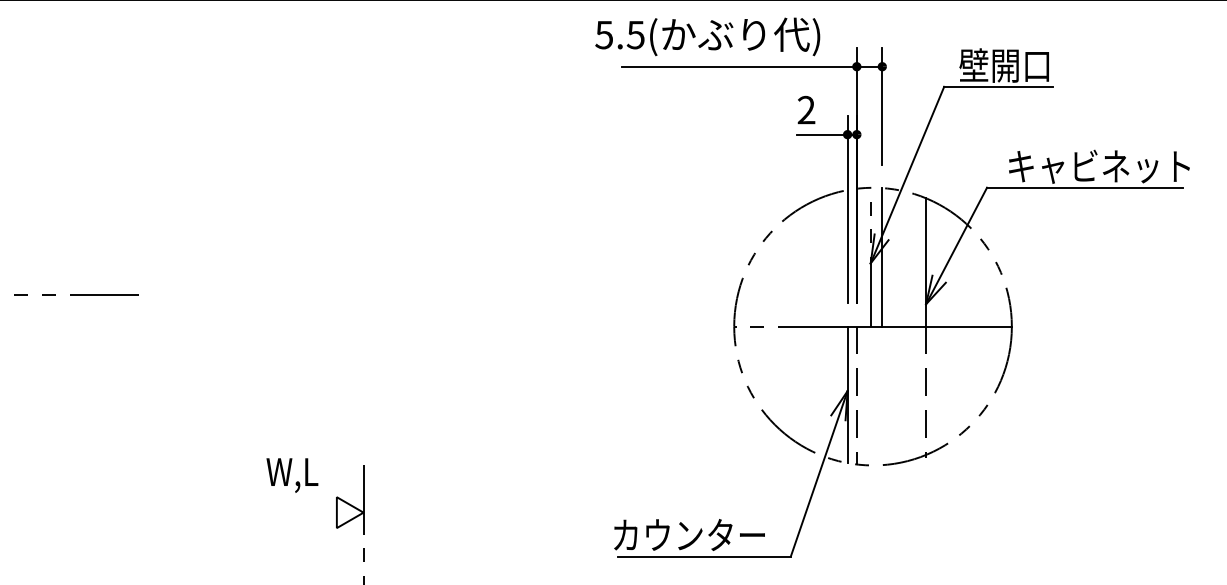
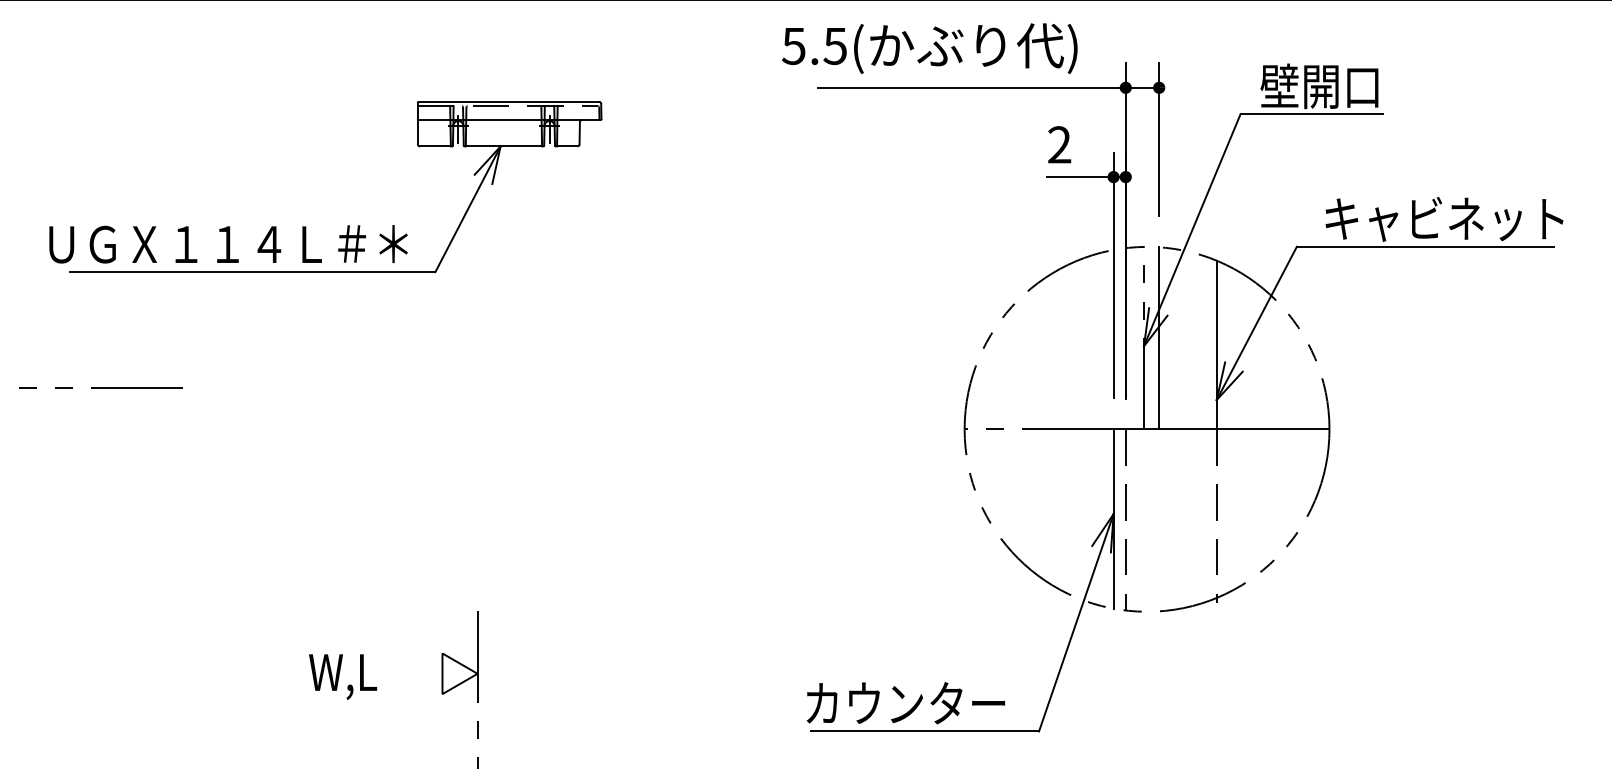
part: (233, 172) -> (306, 226), added
text: (292, 475) -> (343, 676), moved

